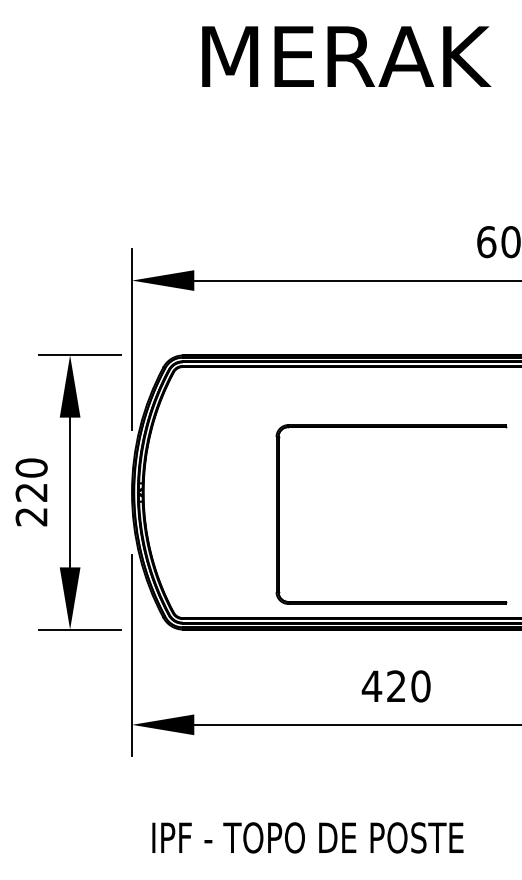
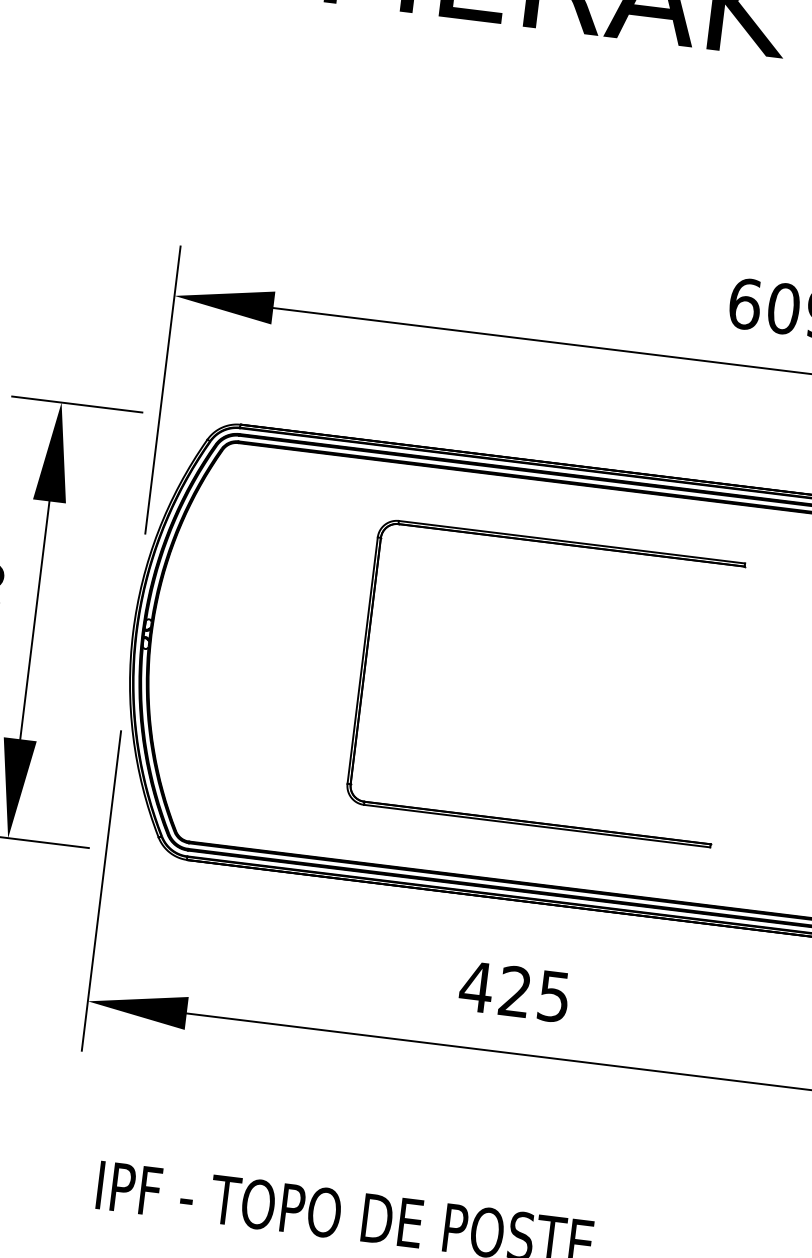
part: (391, 427) -> (562, 544), moved
text: (420, 686) -> (553, 996), 420 -> 425

